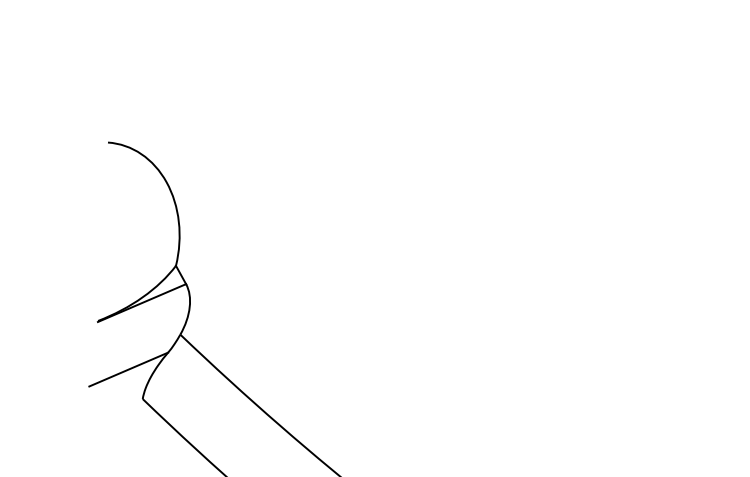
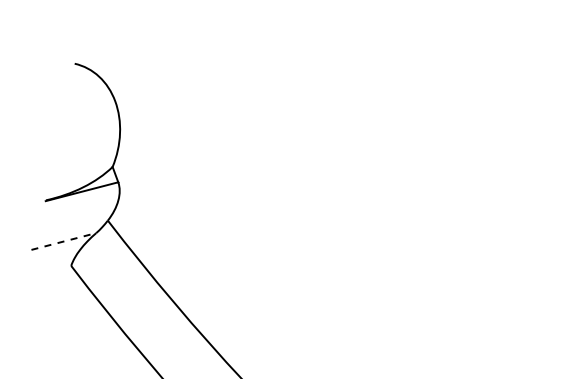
line: (129, 369) -> (64, 241), solid -> dashed

